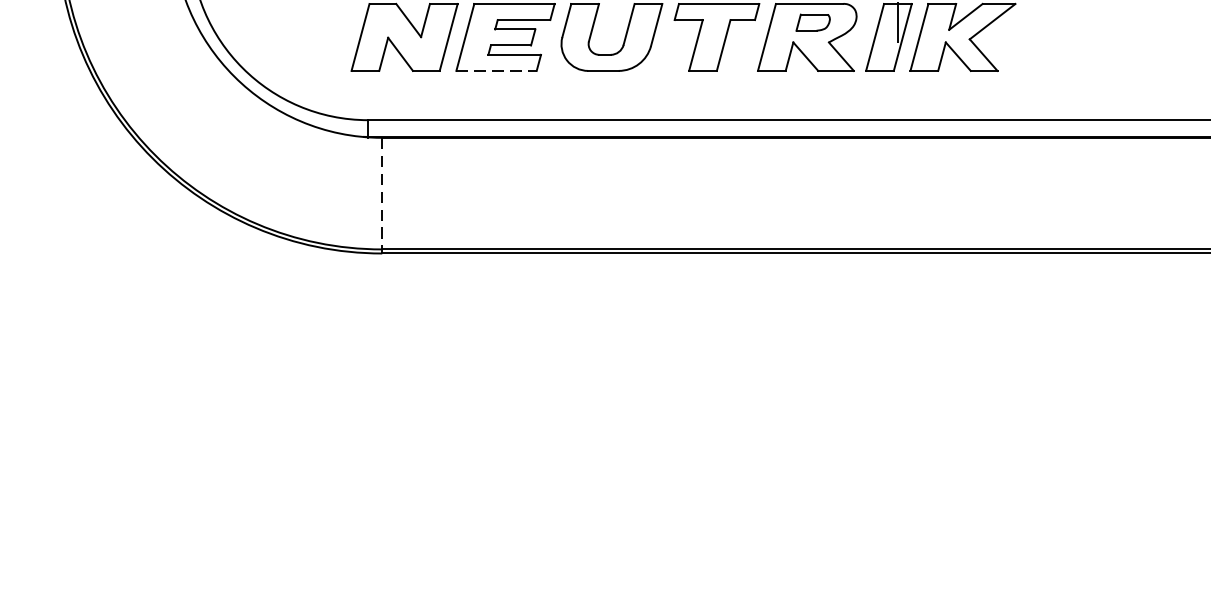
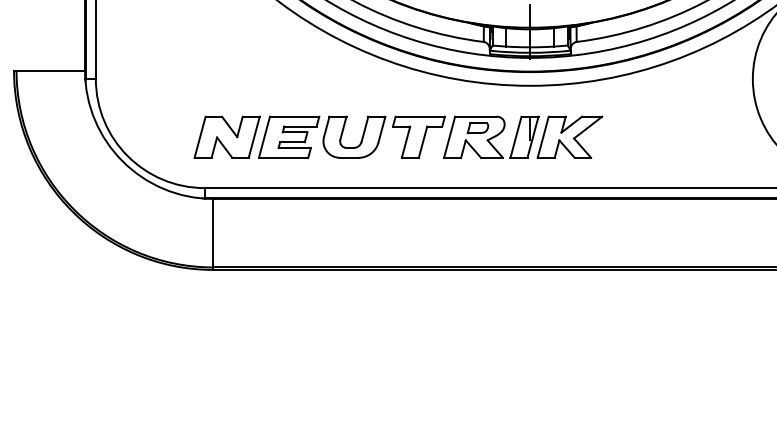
line: (496, 70) -> (283, 157), dashed -> solid
line: (382, 195) -> (213, 234), dashed -> solid

